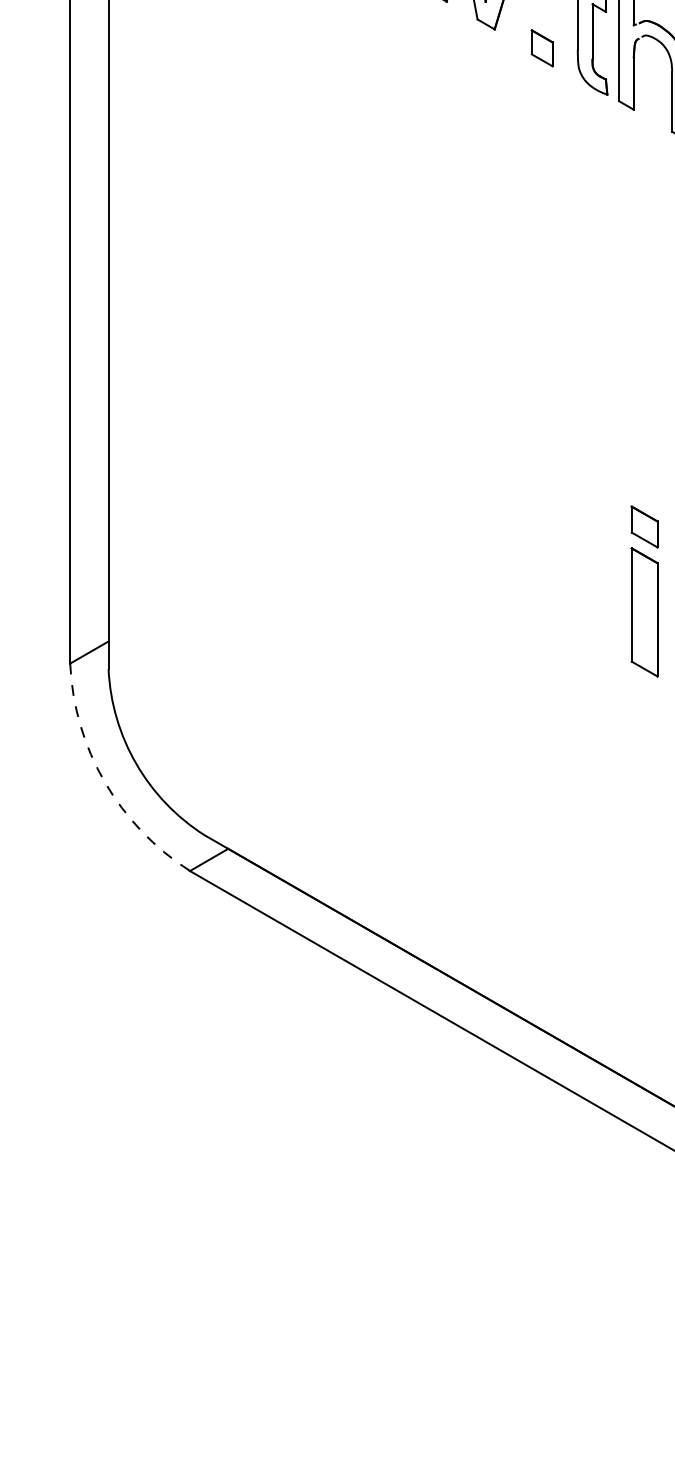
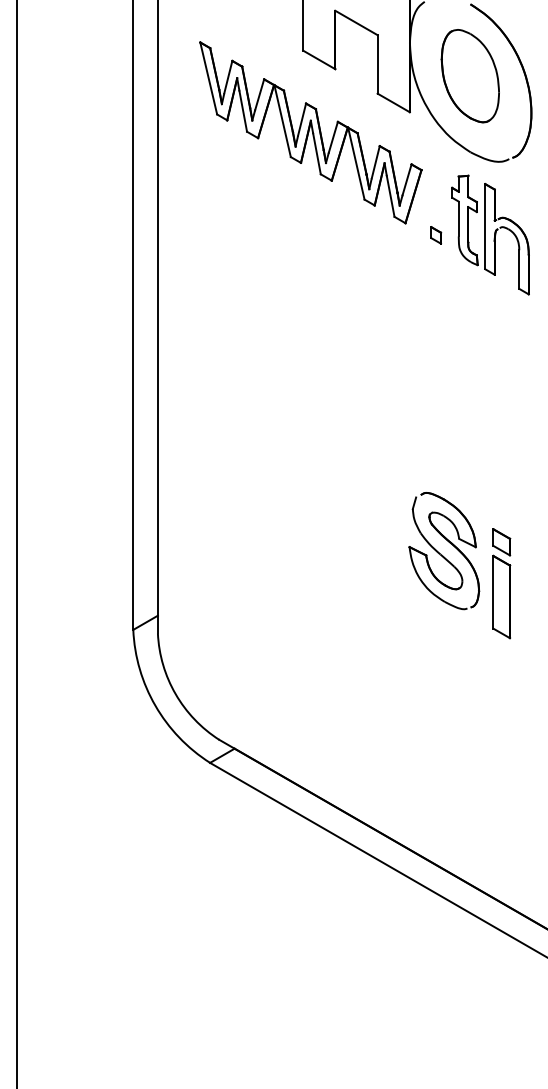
part: (543, 48) -> (436, 235), size x0.71
part: (555, 541) -> (444, 551), added
arc: (104, 781) -> (155, 705), dashed -> solid

